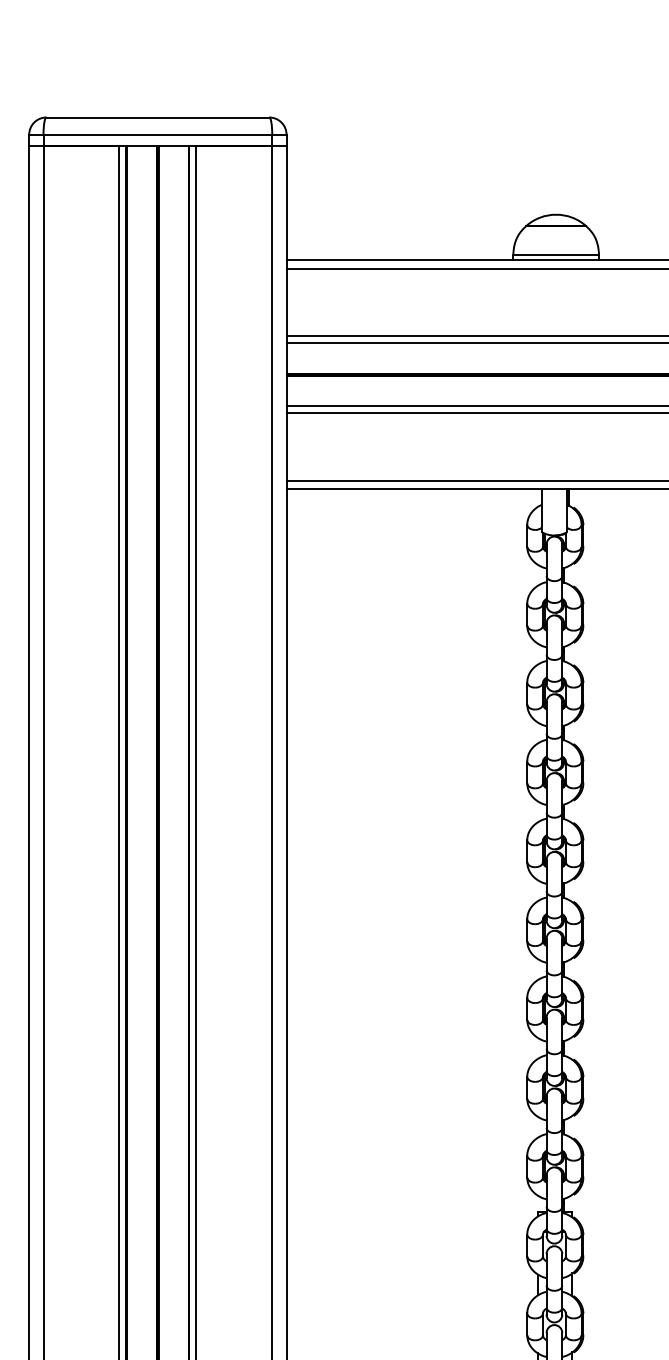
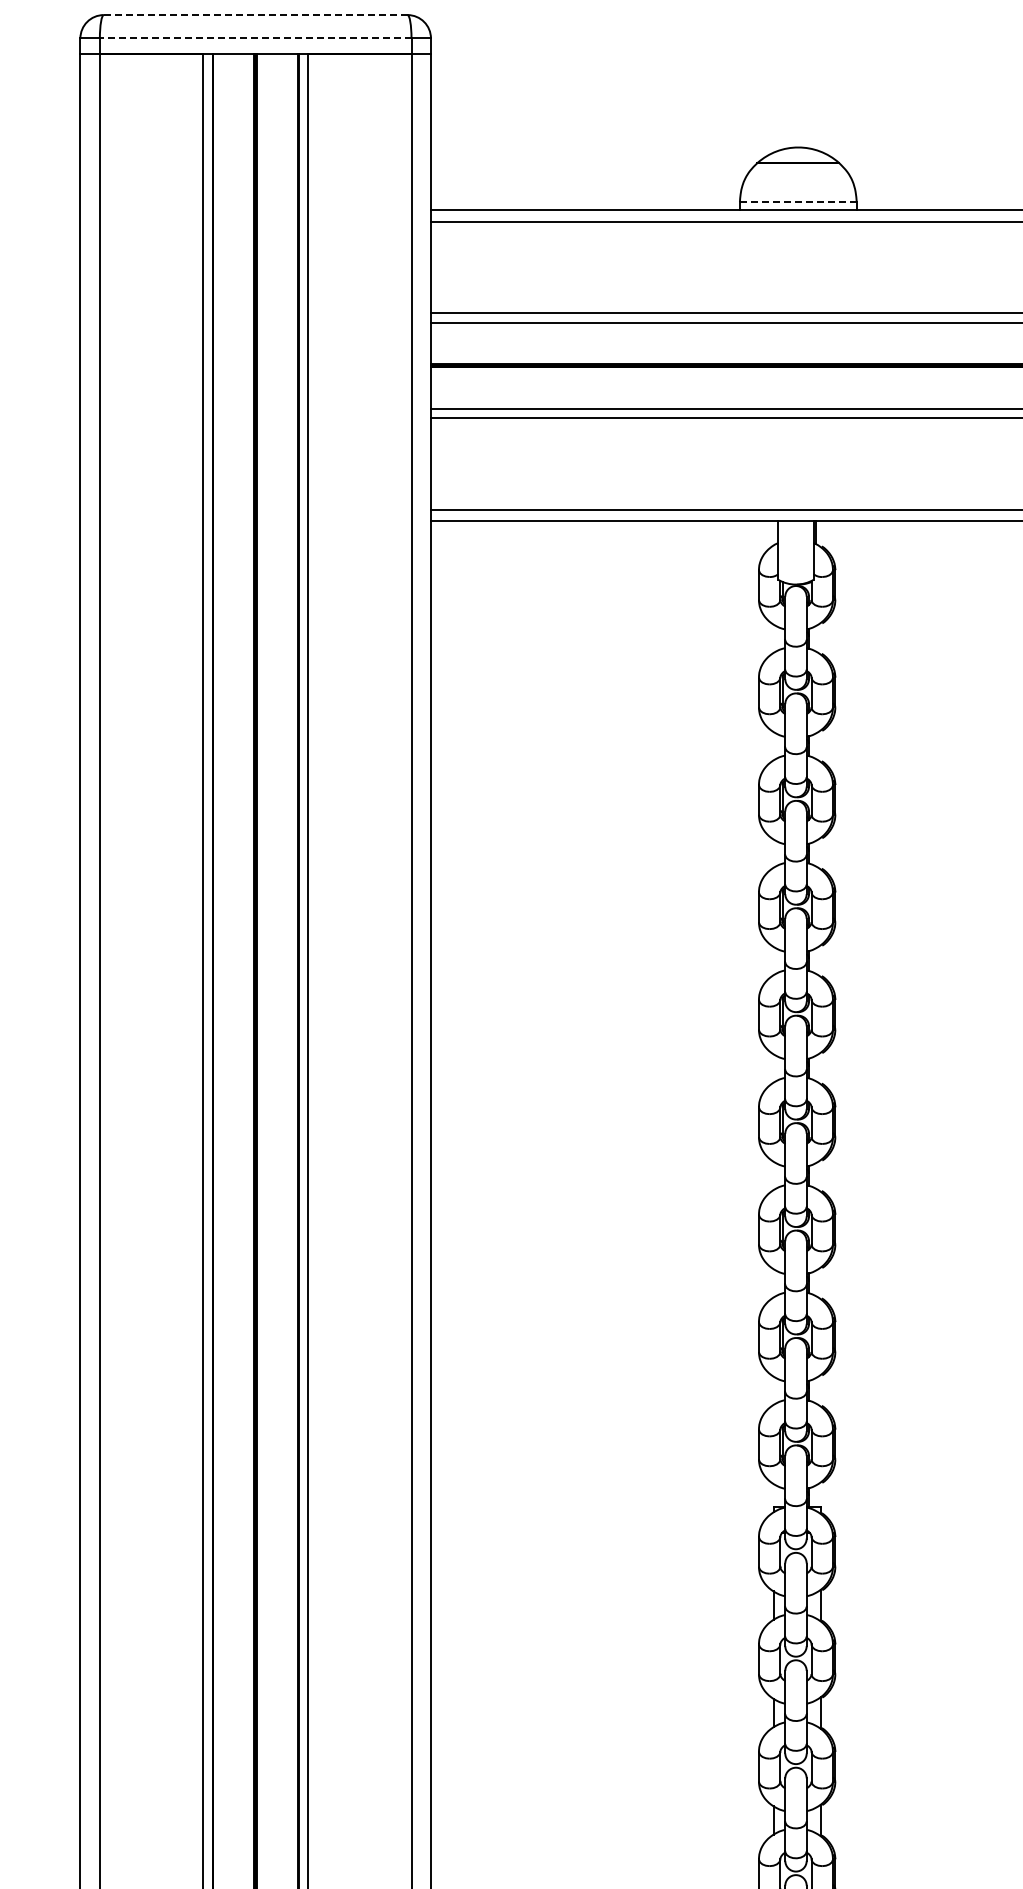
line: (157, 117) -> (255, 15), solid -> dashed
line: (157, 134) -> (255, 38), solid -> dashed
line: (556, 255) -> (798, 202), solid -> dashed

